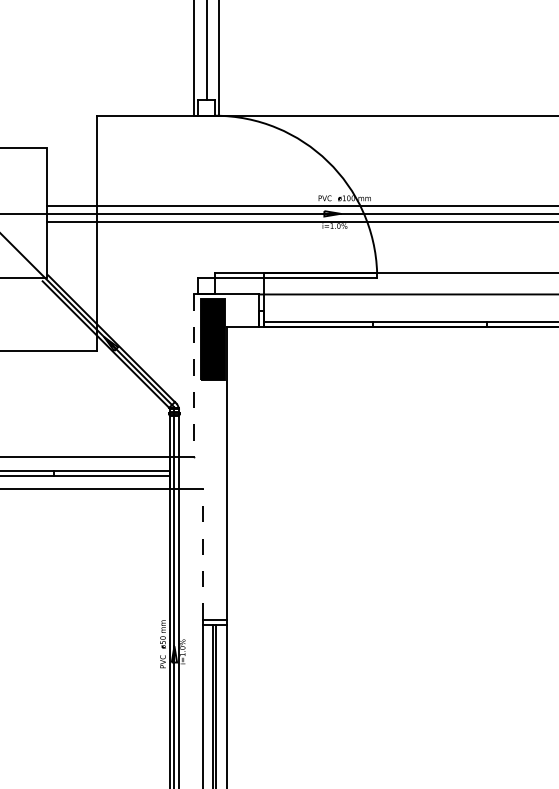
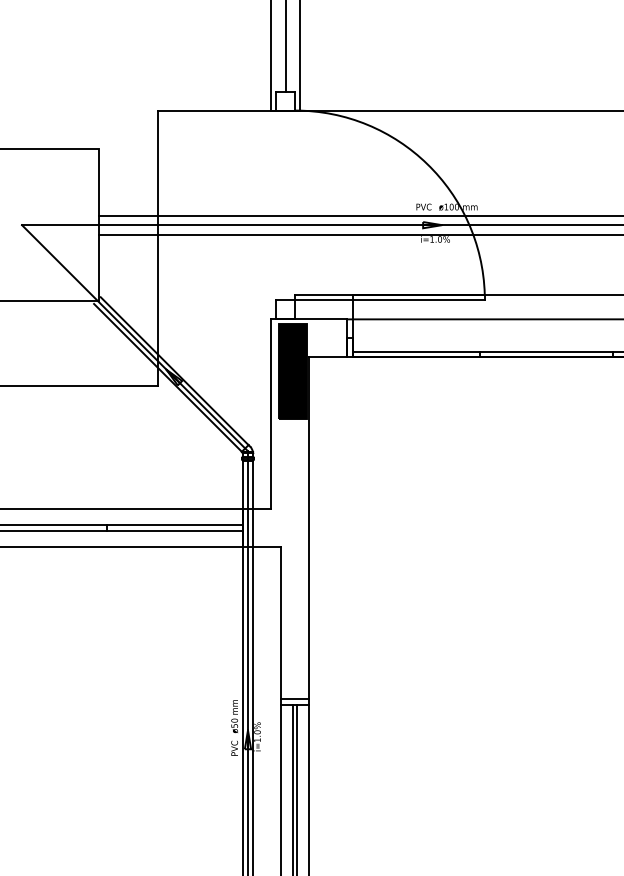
line: (194, 376) -> (271, 415), dashed -> solid
line: (202, 554) -> (280, 623), dashed -> solid

